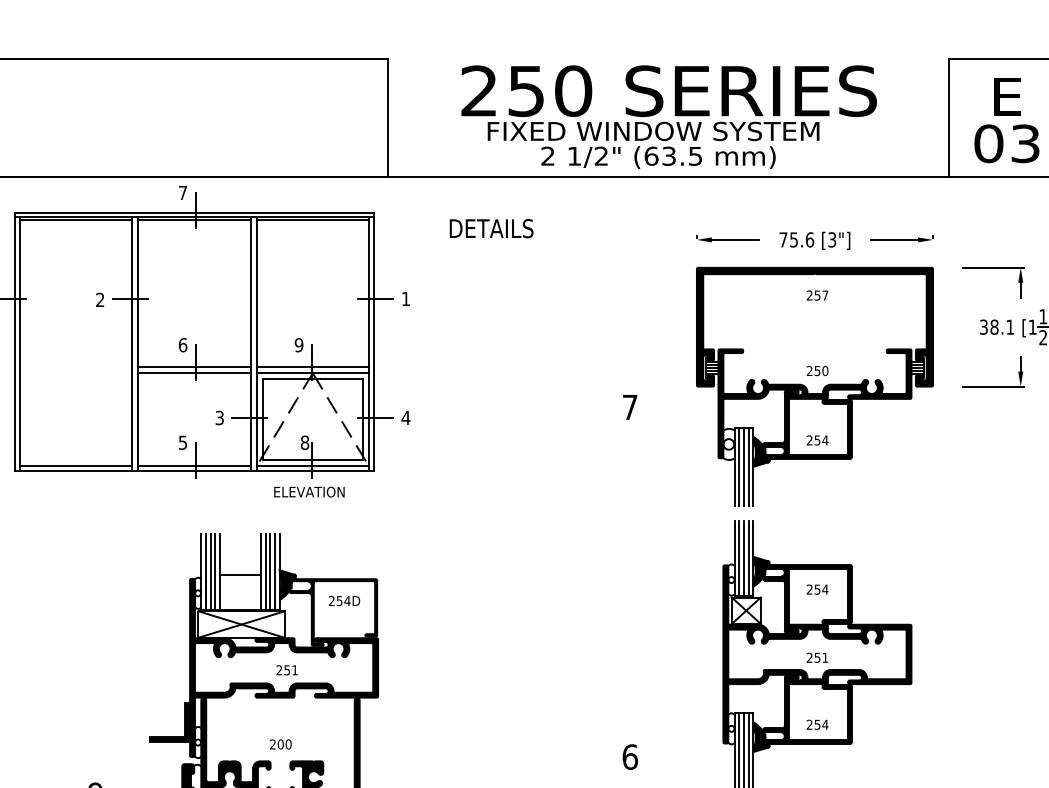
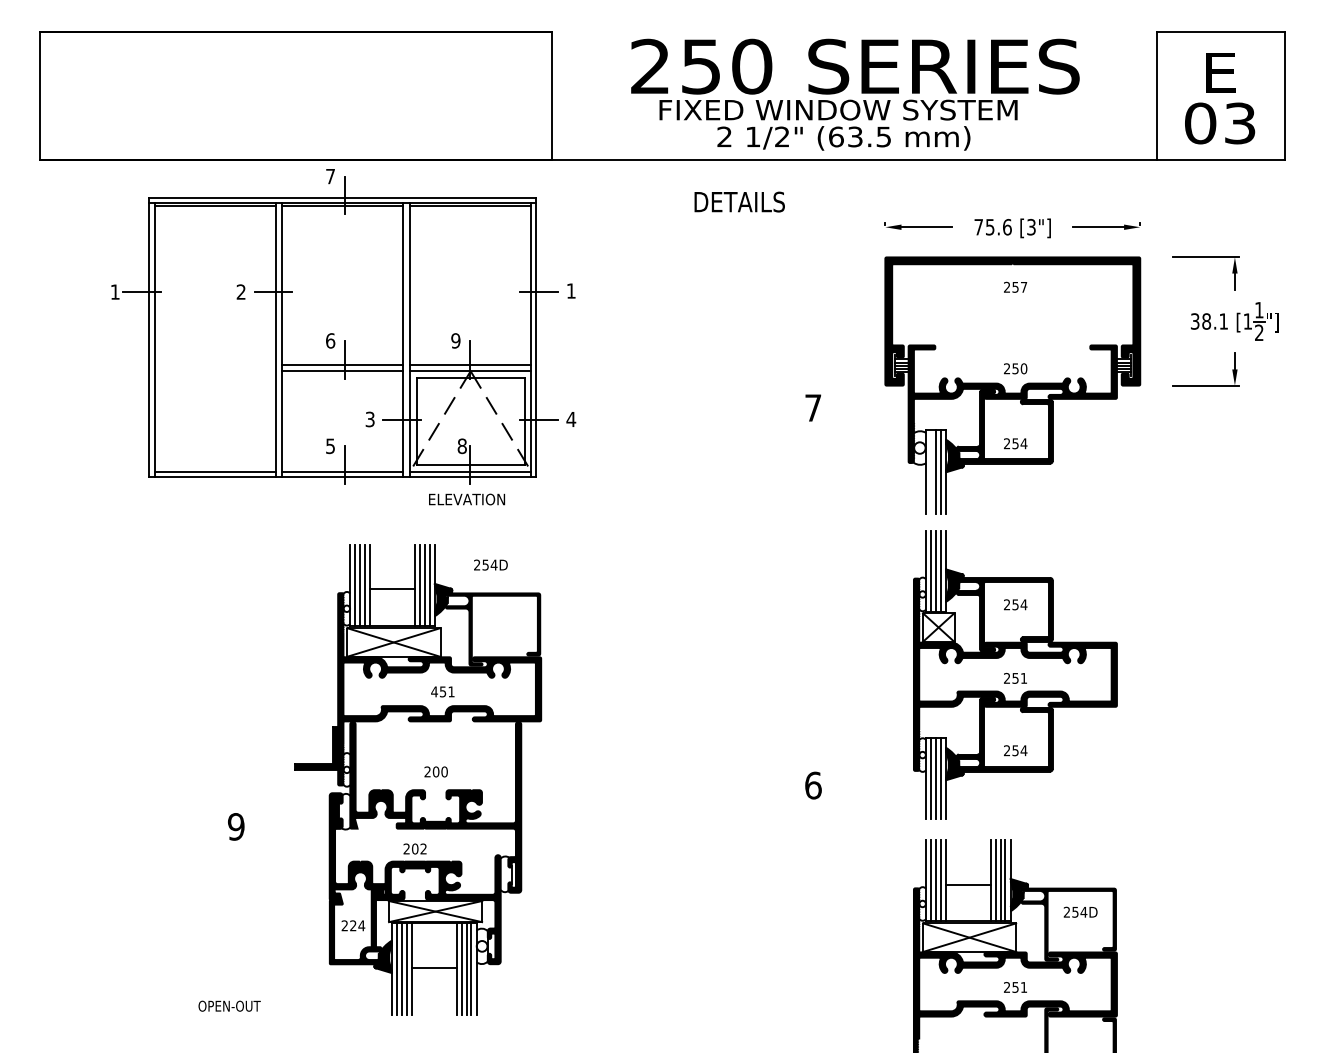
text: (491, 228) -> (739, 201), moved
line: (739, 466) -> (931, 471), removed
text: (344, 600) -> (490, 564), moved
text: (279, 669) -> (434, 691), 251 -> 451

